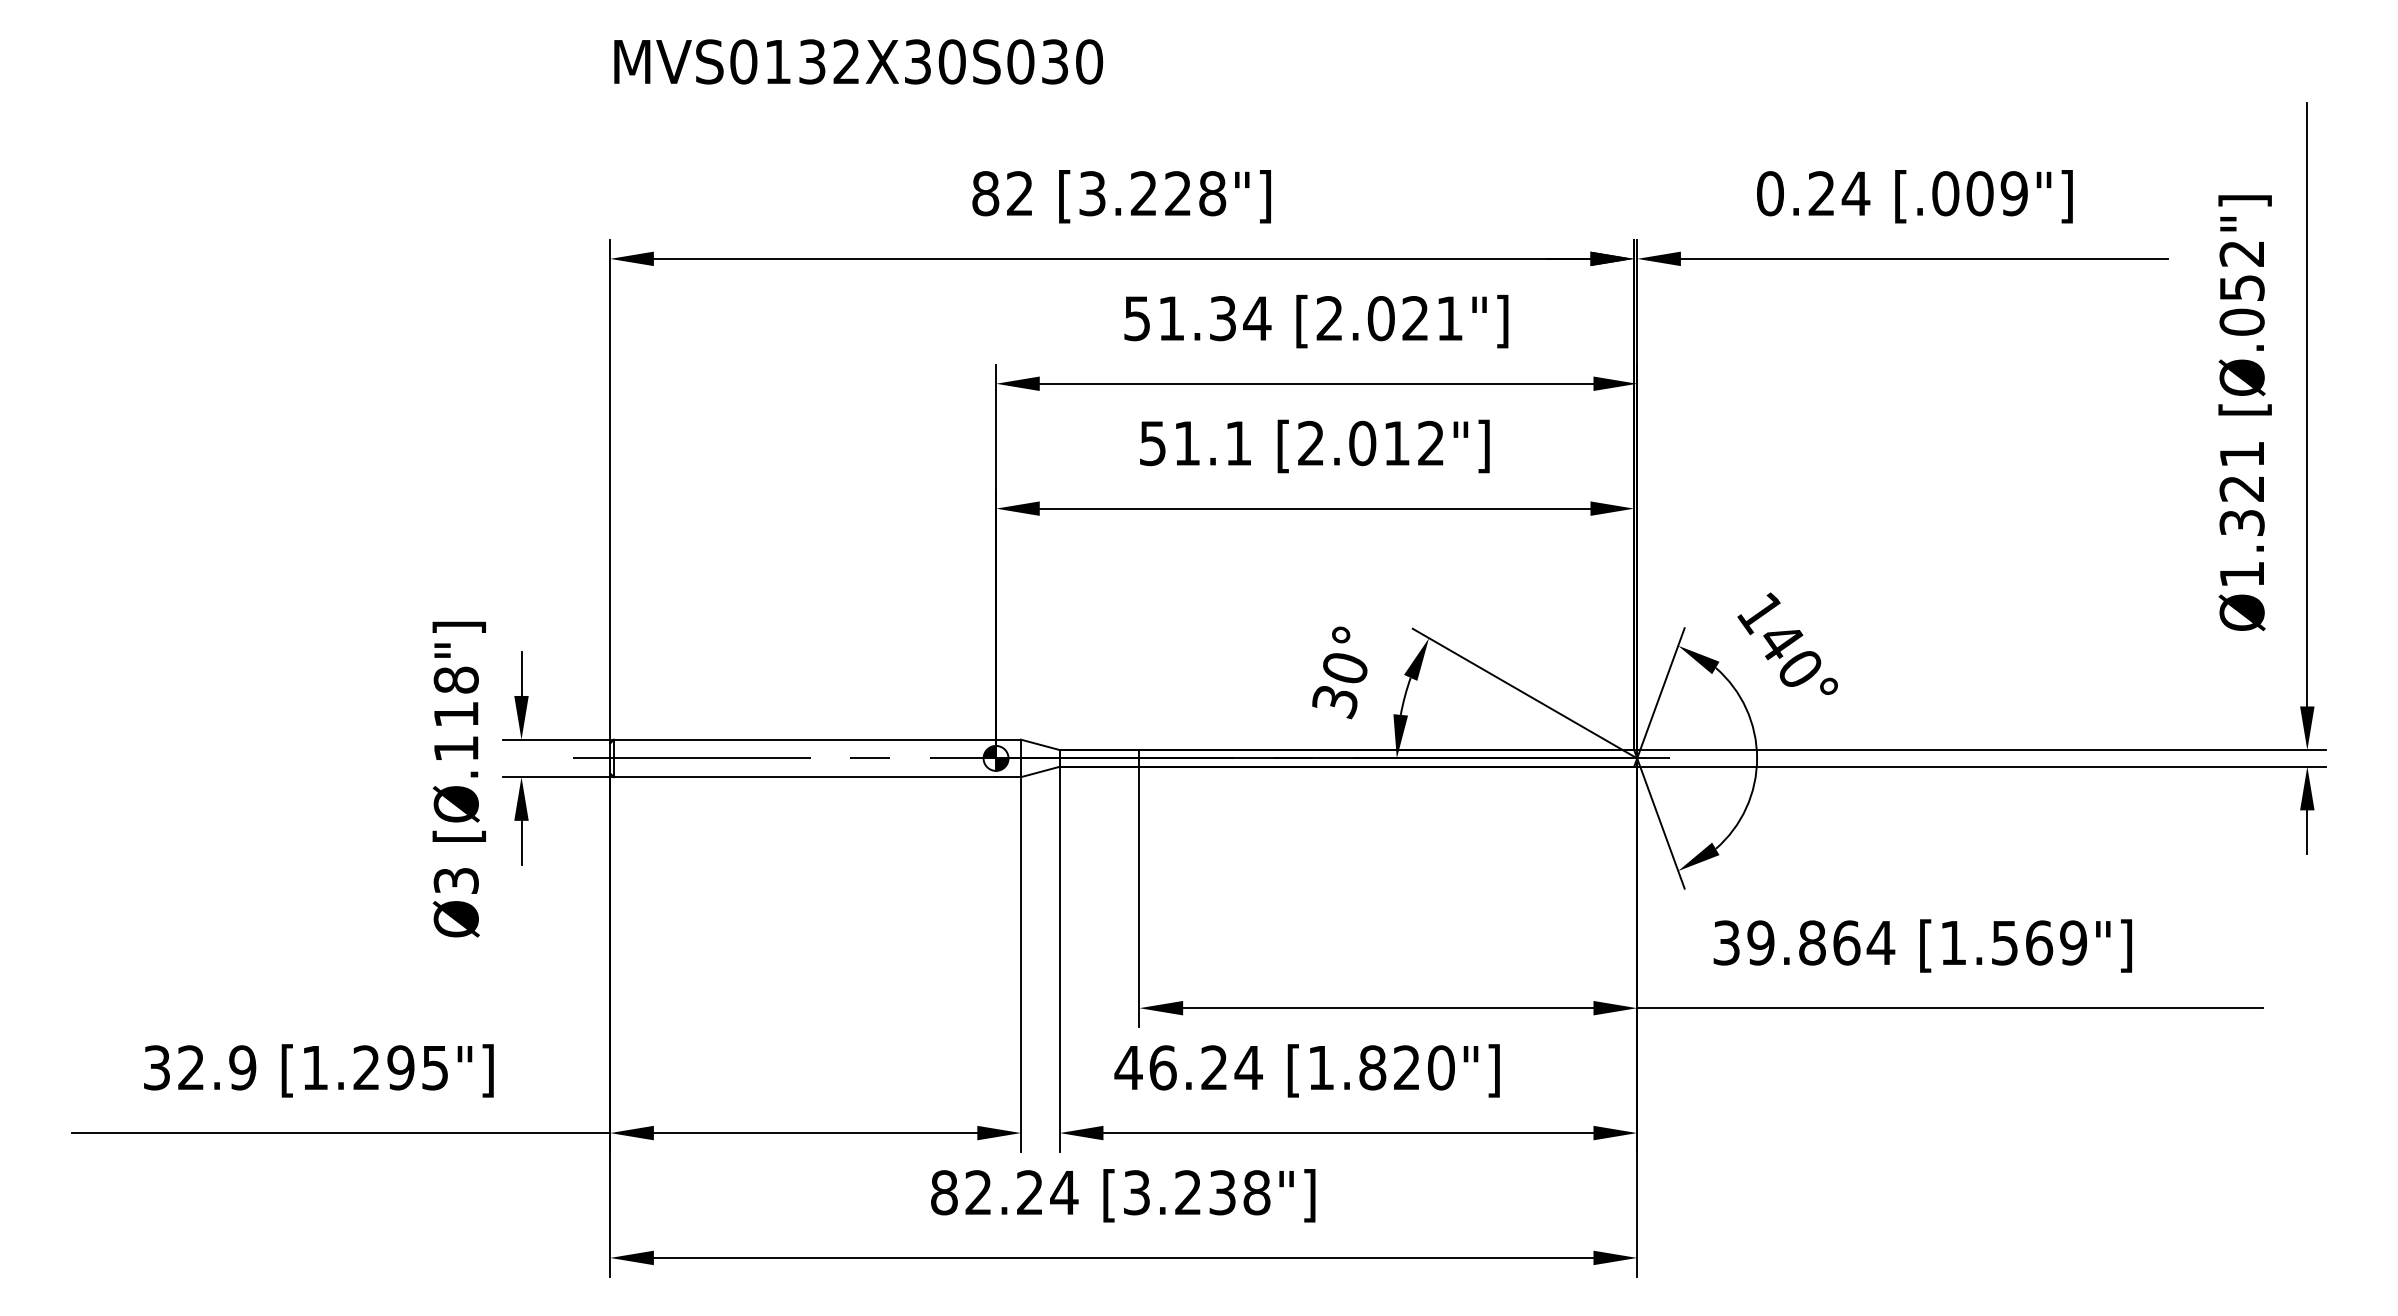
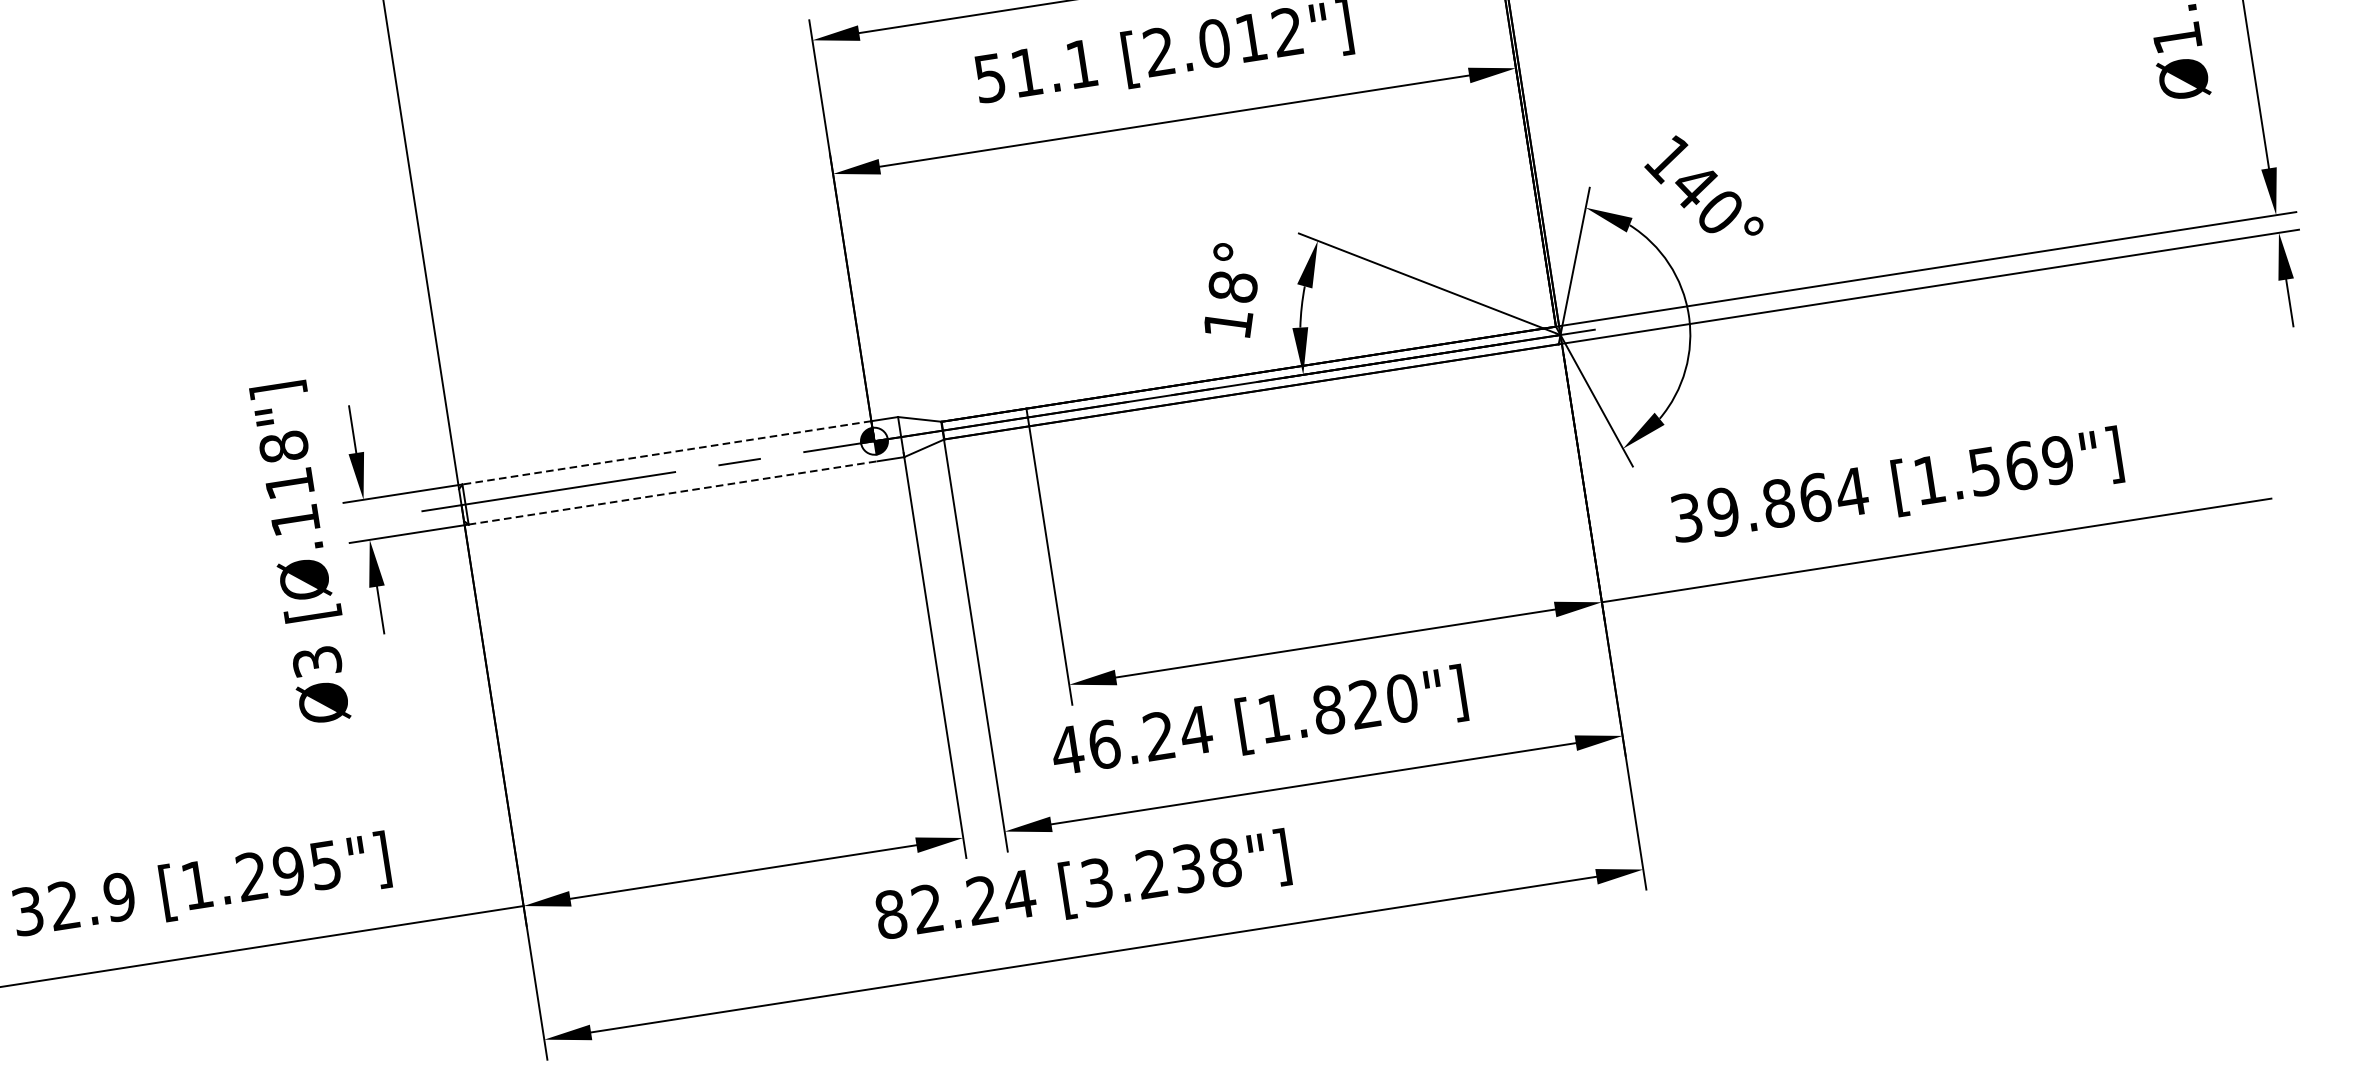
text: (1339, 685) -> (1229, 306), 30° -> 18°
line: (804, 739) -> (666, 452), solid -> dashed
line: (805, 777) -> (673, 493), solid -> dashed

